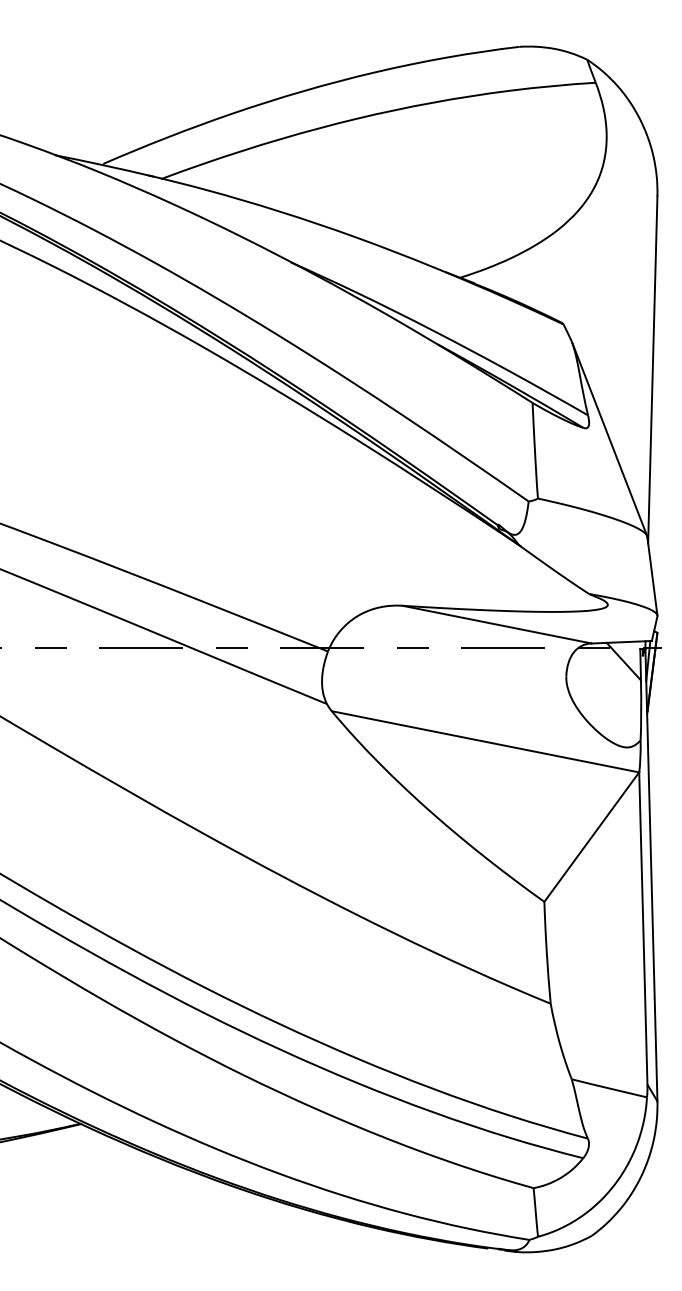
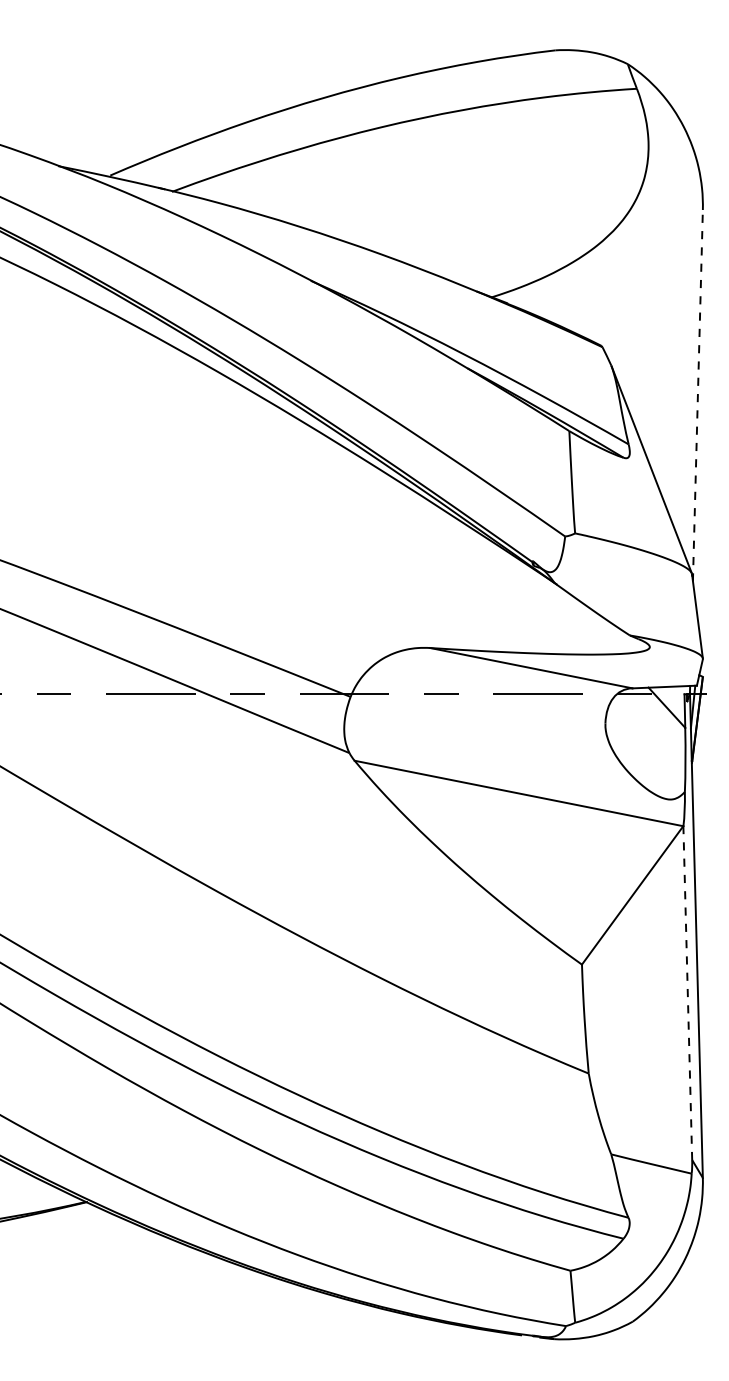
line: (652, 369) -> (697, 395), solid -> dashed
line: (643, 927) -> (687, 992), solid -> dashed

